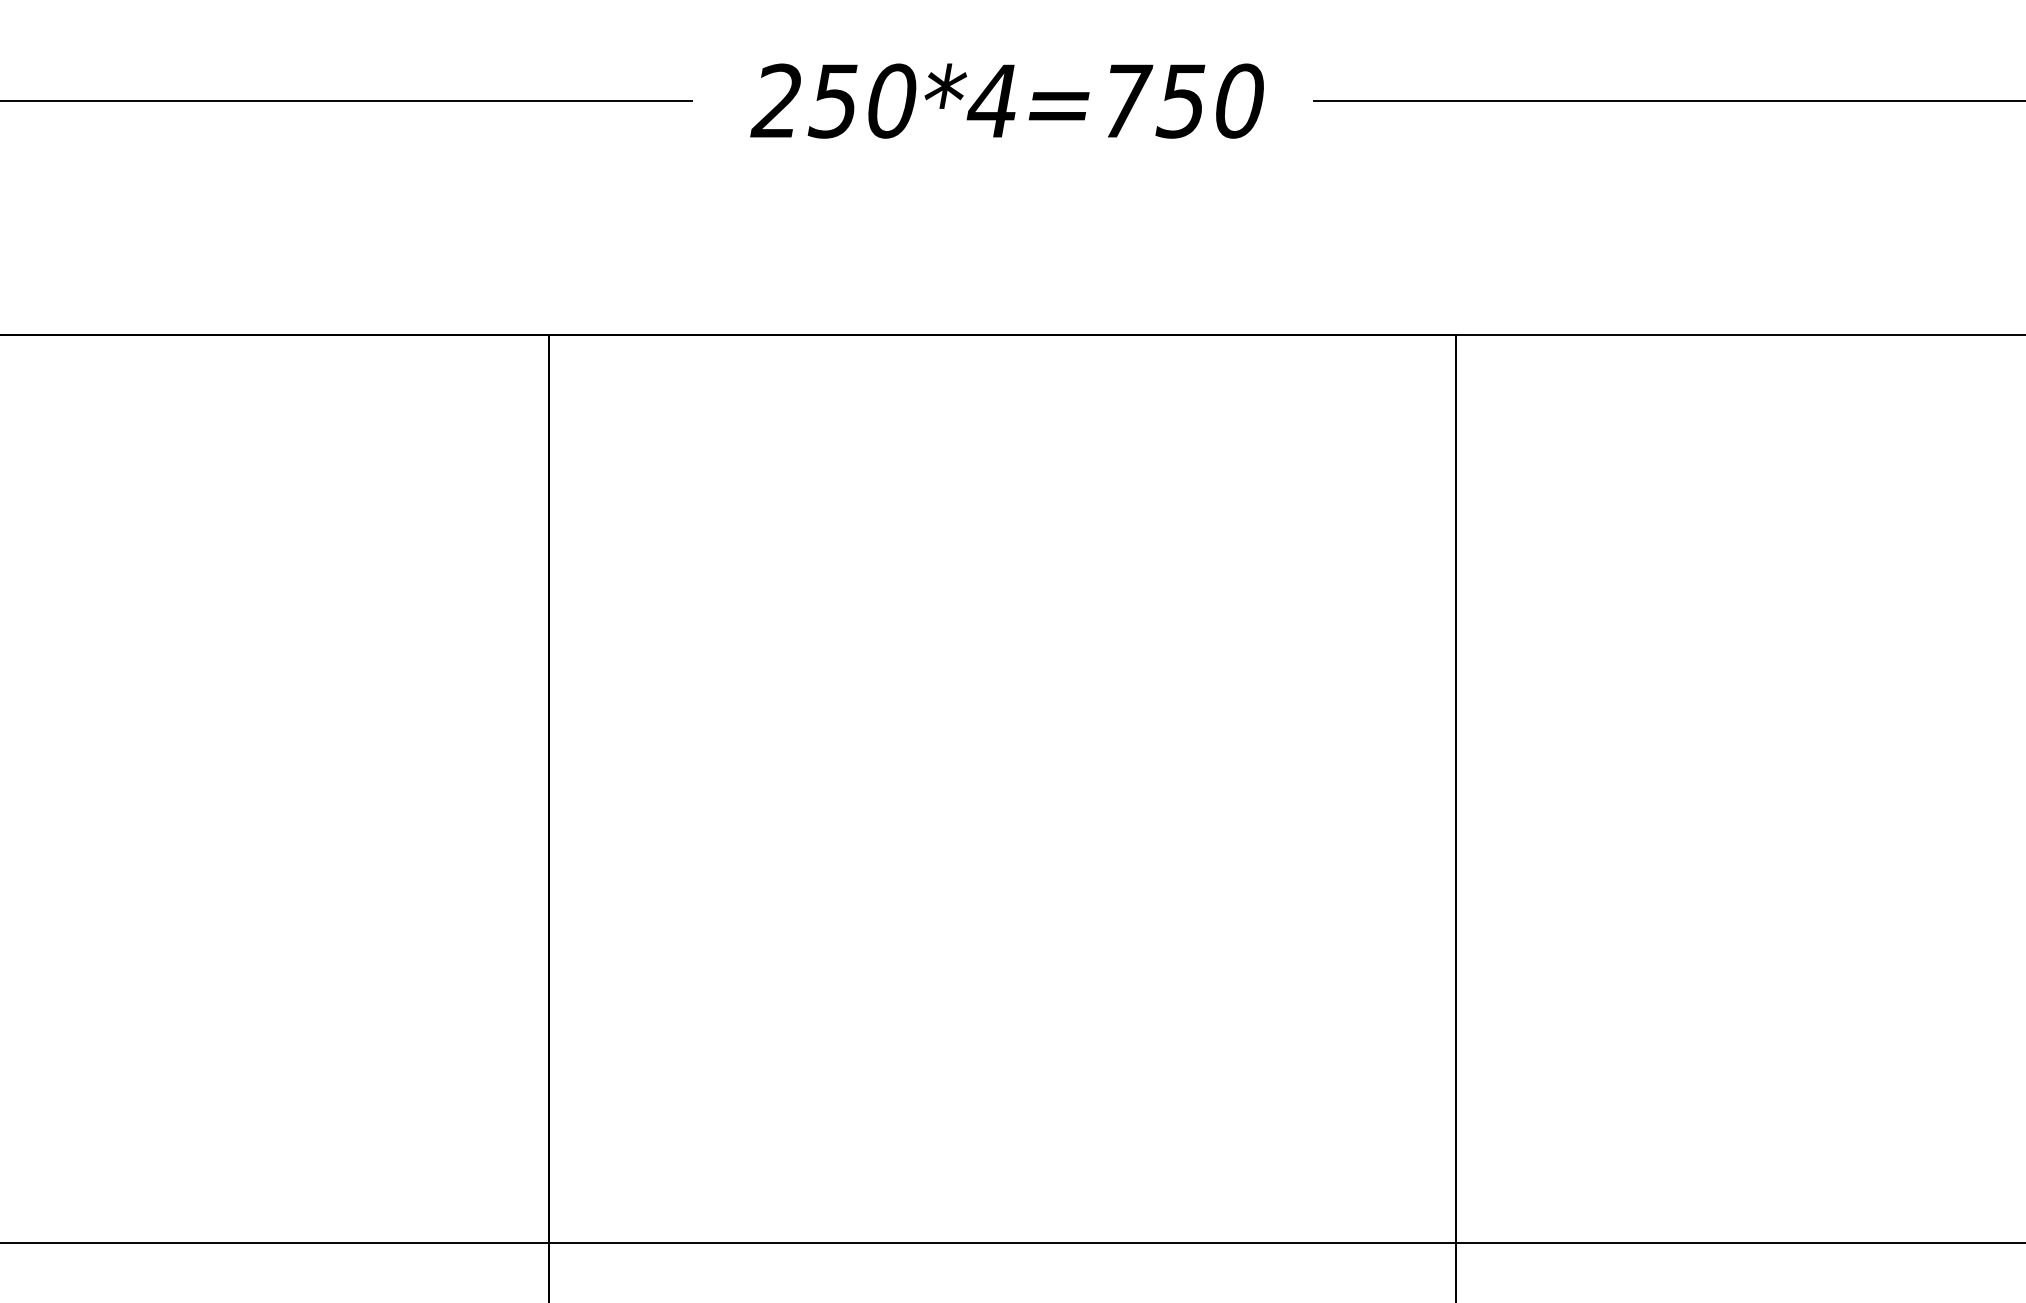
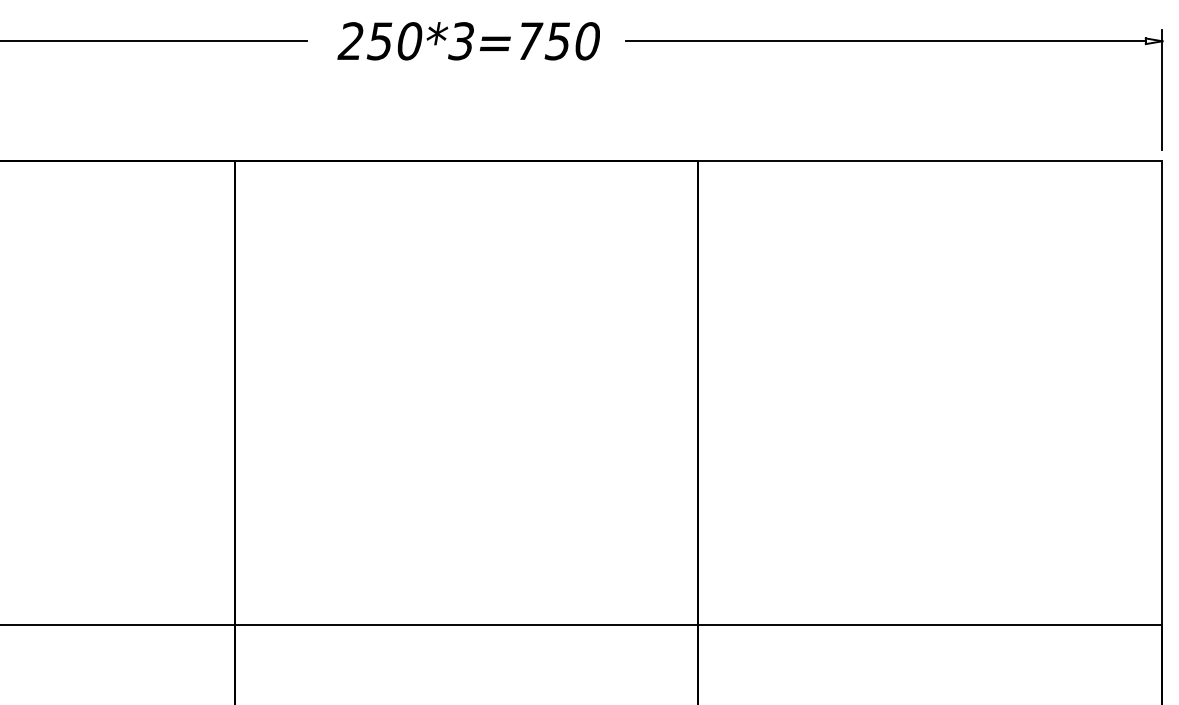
text: (991, 101) -> (460, 41), 250*4=750 -> 250*3=750

